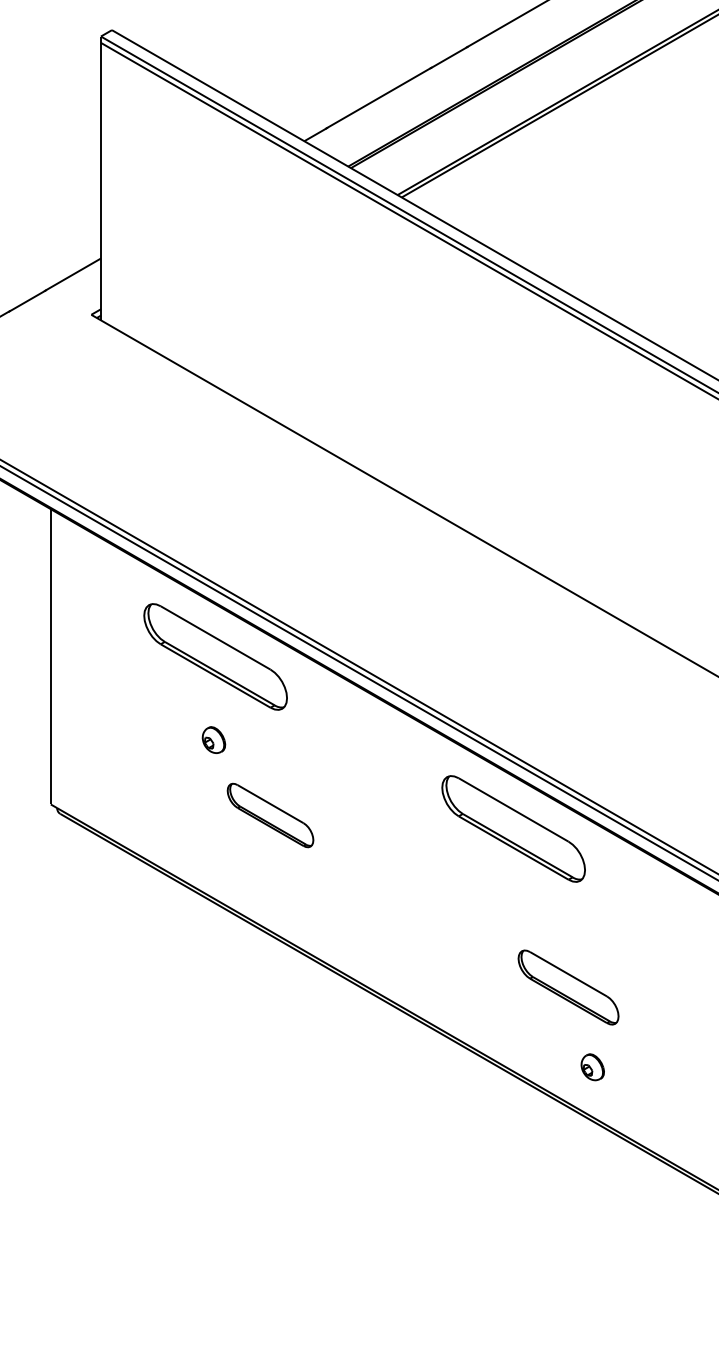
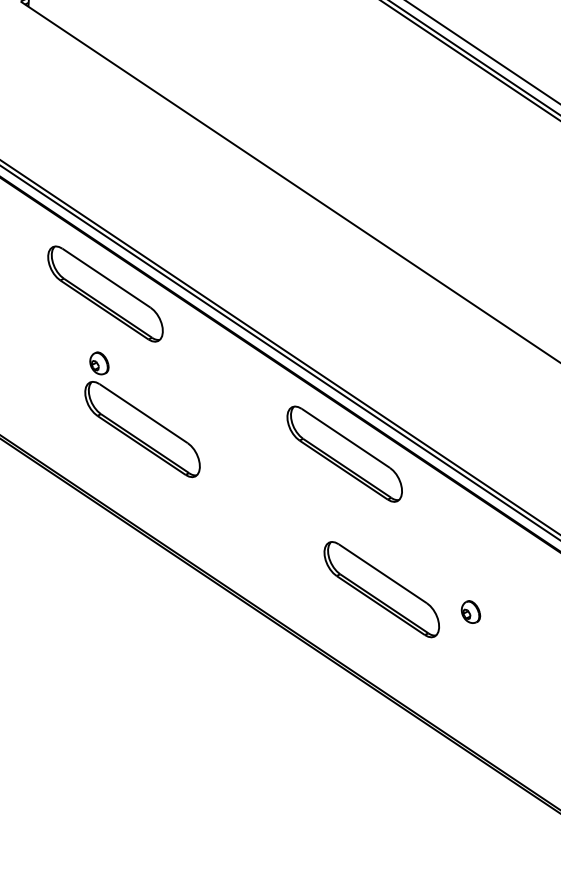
part: (270, 815) -> (142, 429), size x1.67
part: (568, 987) -> (381, 589), size x1.43
part: (592, 1067) -> (470, 612), moved

